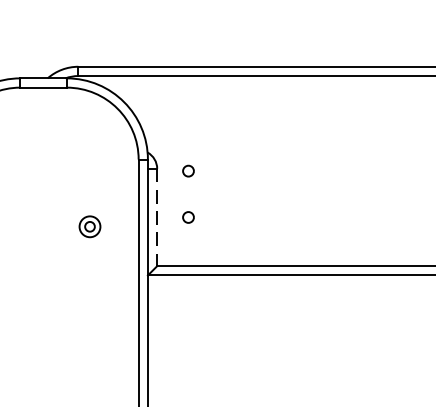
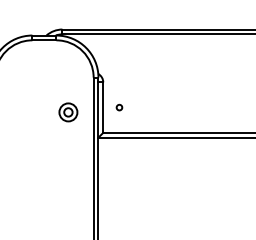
circle: (188, 170) -> (119, 83), removed
line: (157, 219) -> (103, 108), dashed -> solid
part: (90, 226) -> (68, 112), size x1.67

